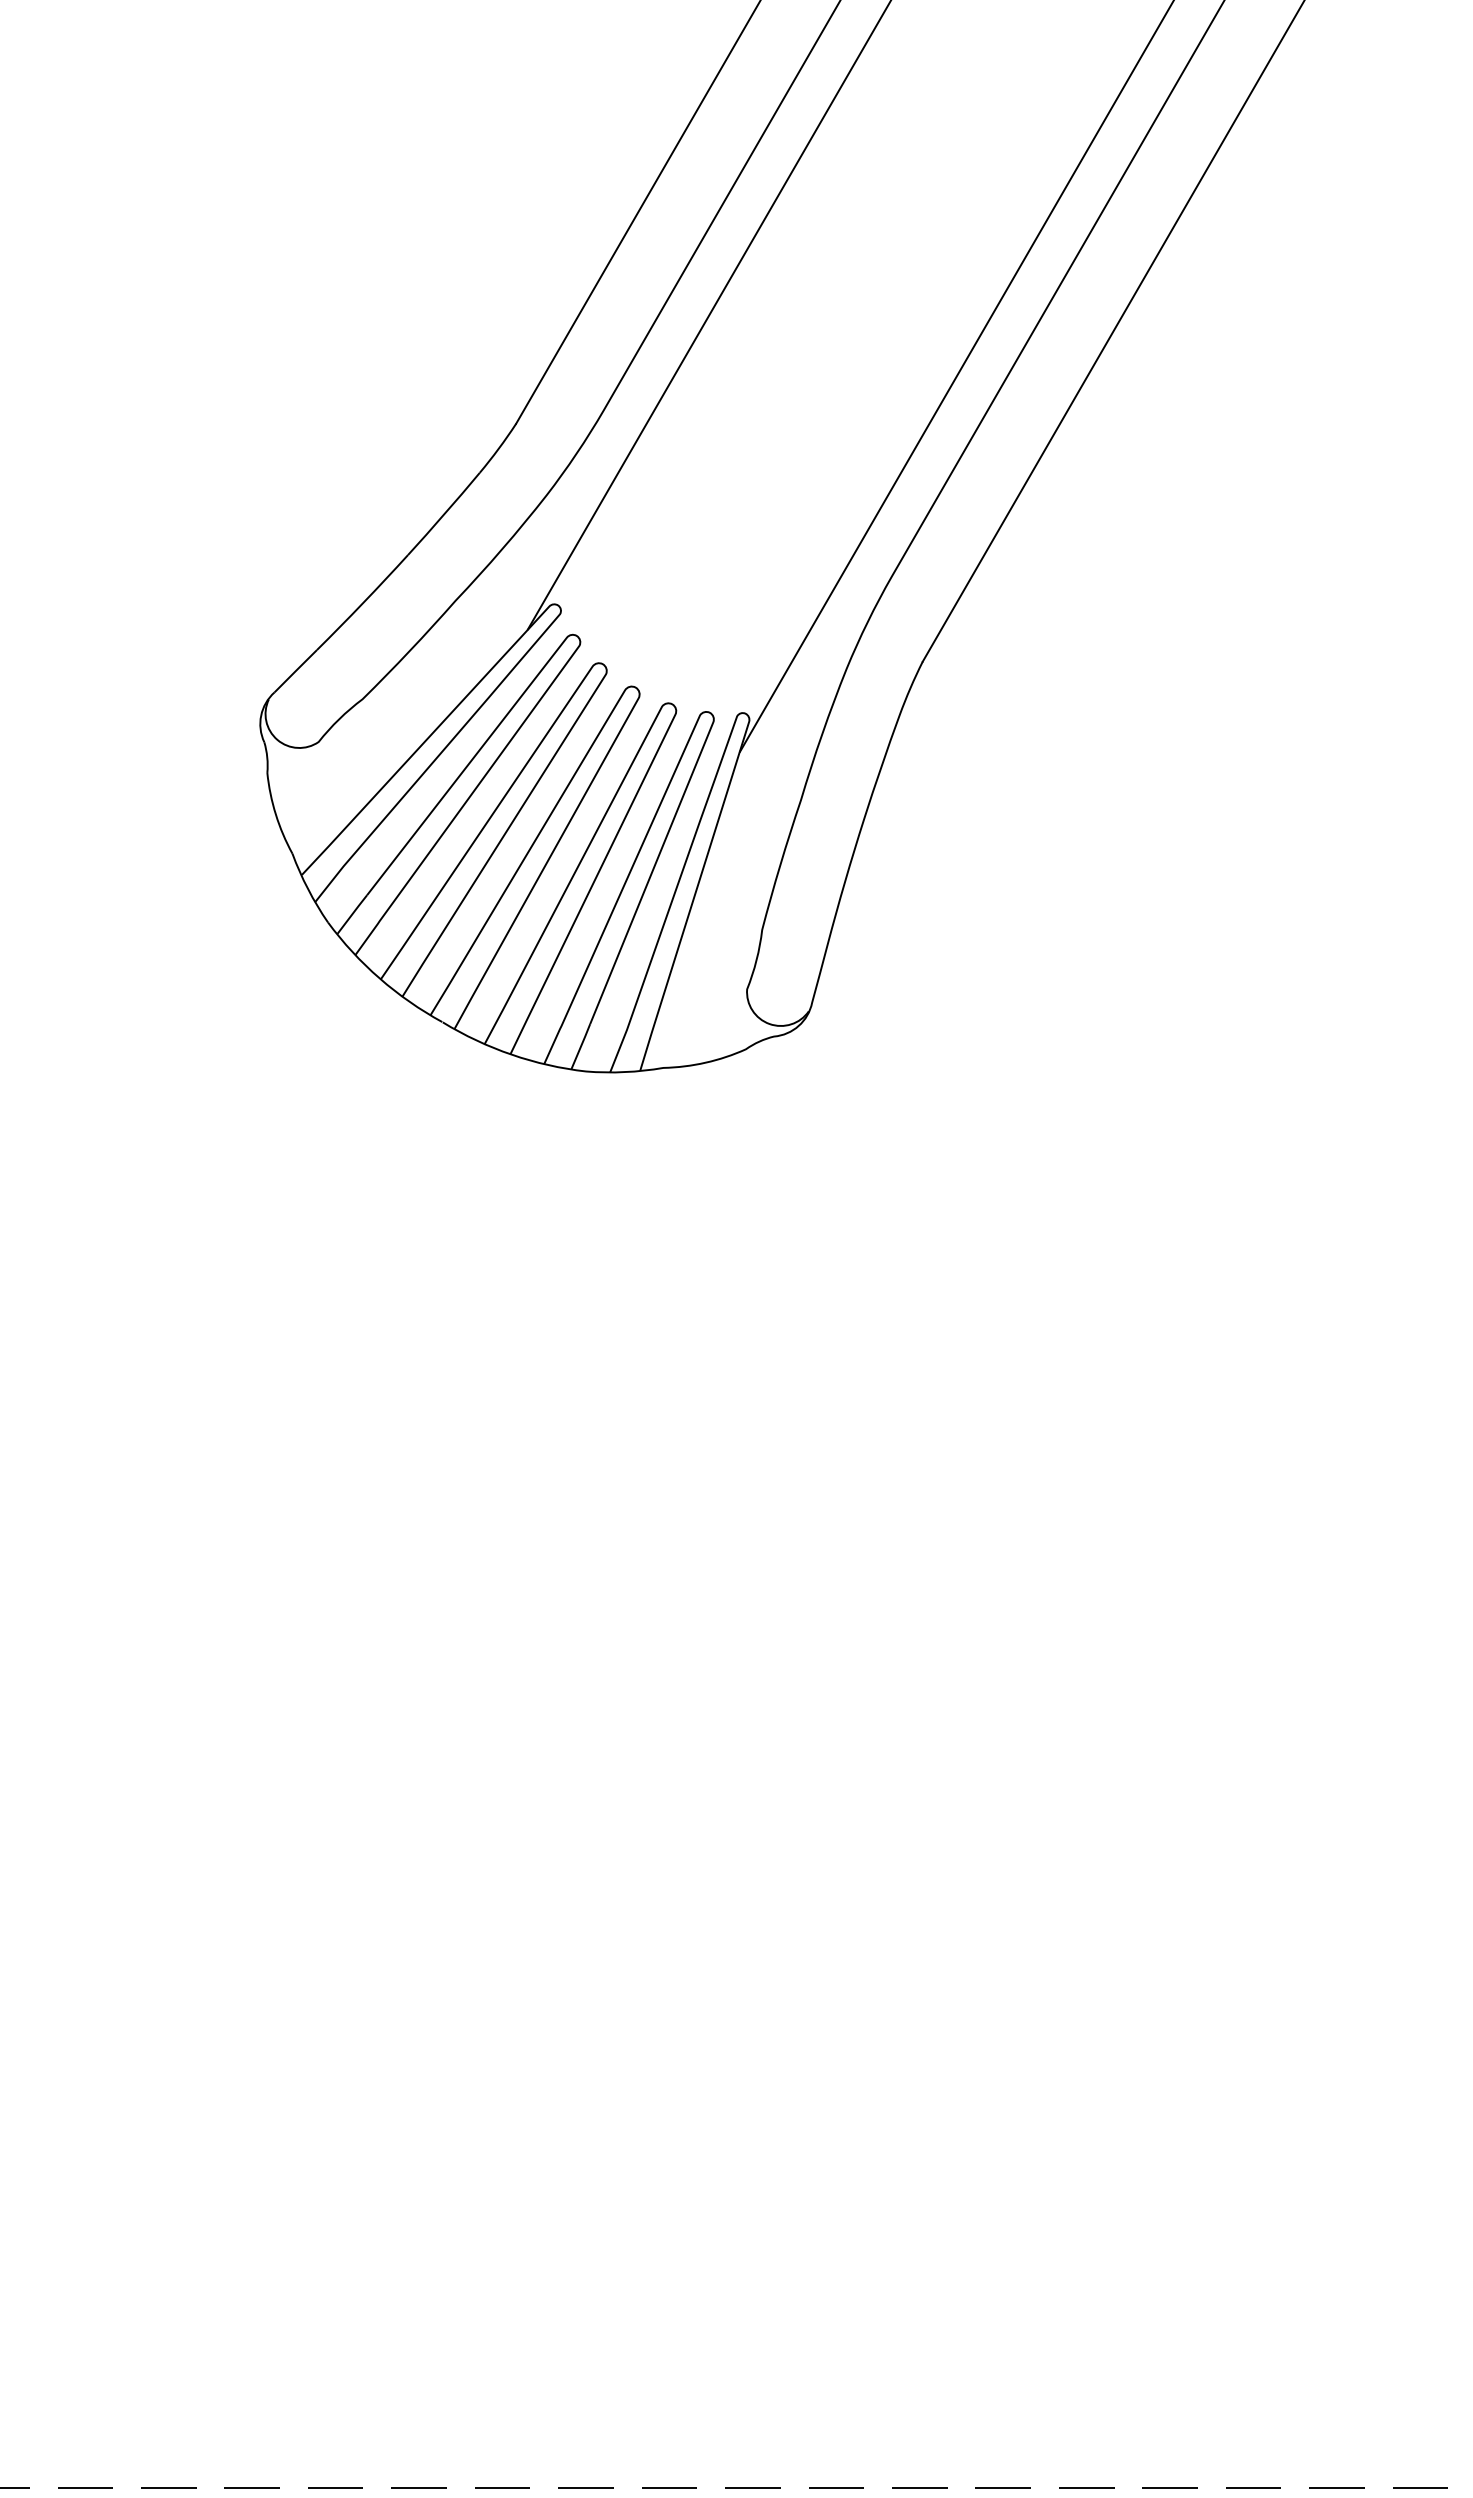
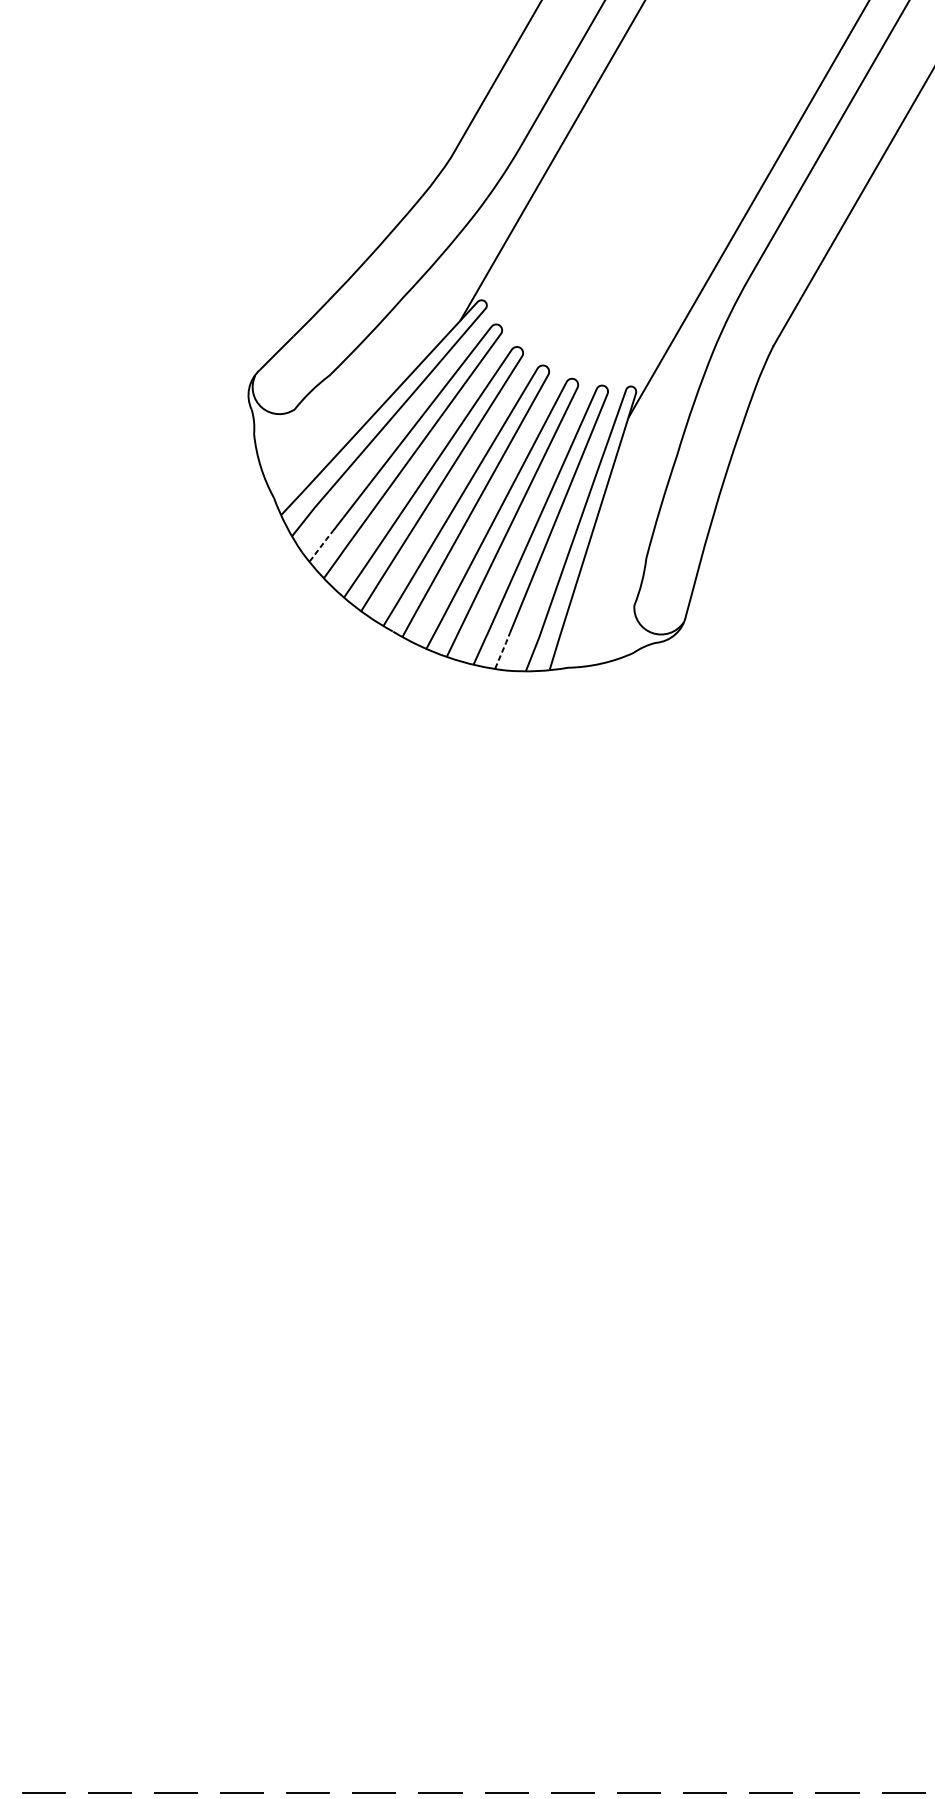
line: (352, 913) -> (321, 545), solid -> dashed
line: (581, 1045) -> (503, 649), solid -> dashed

